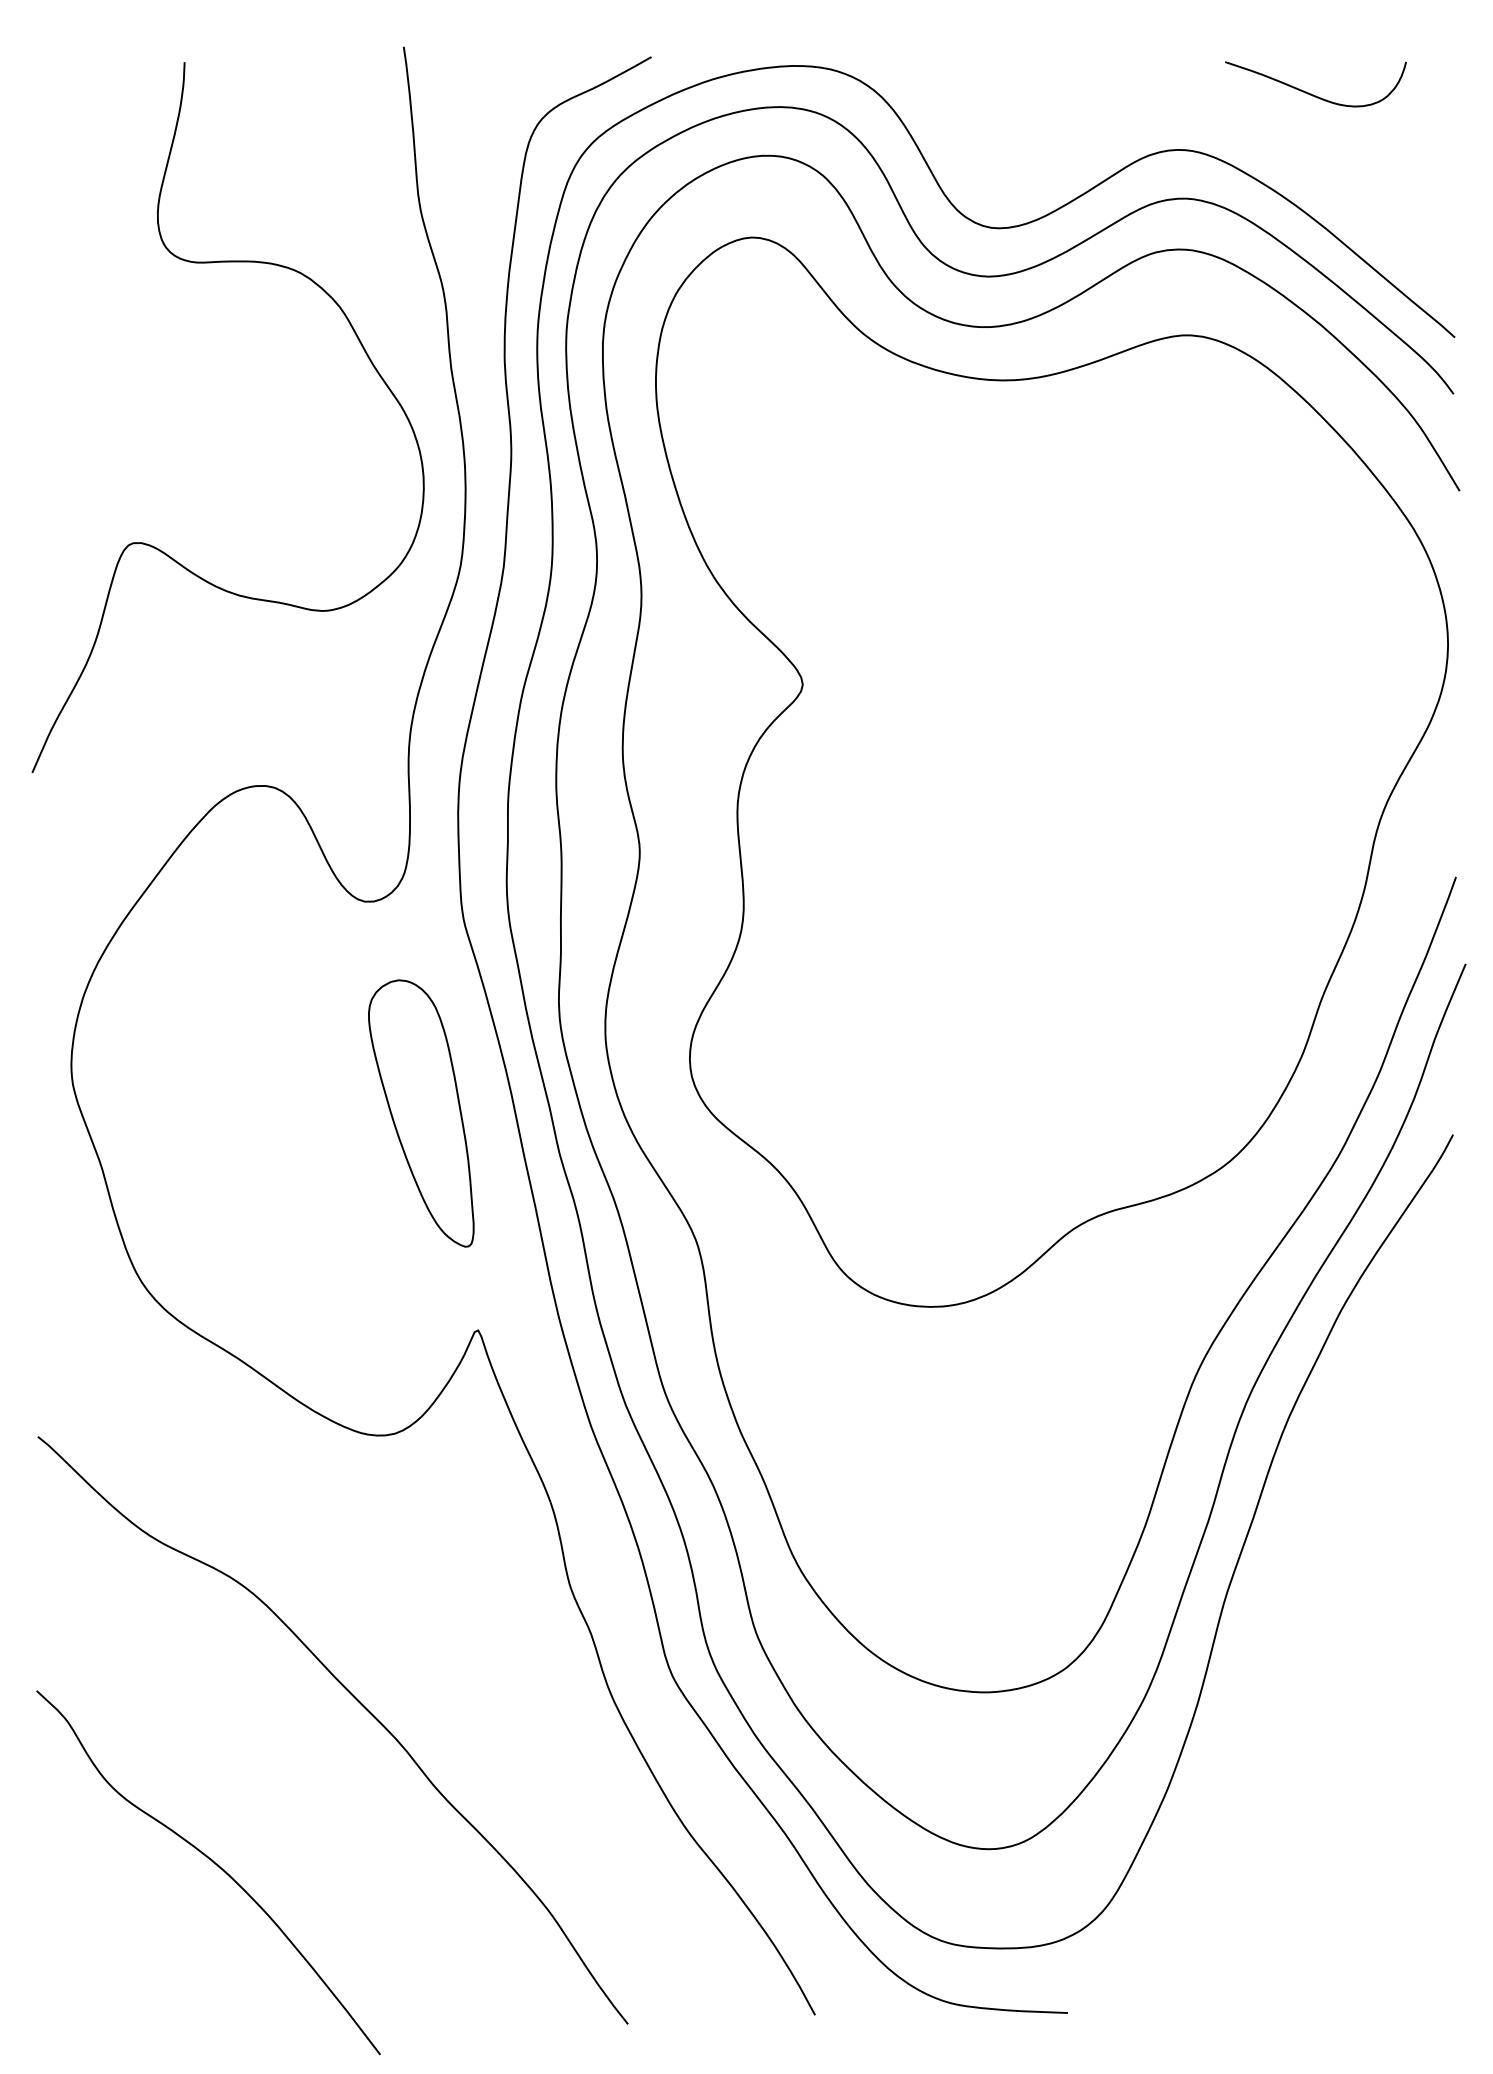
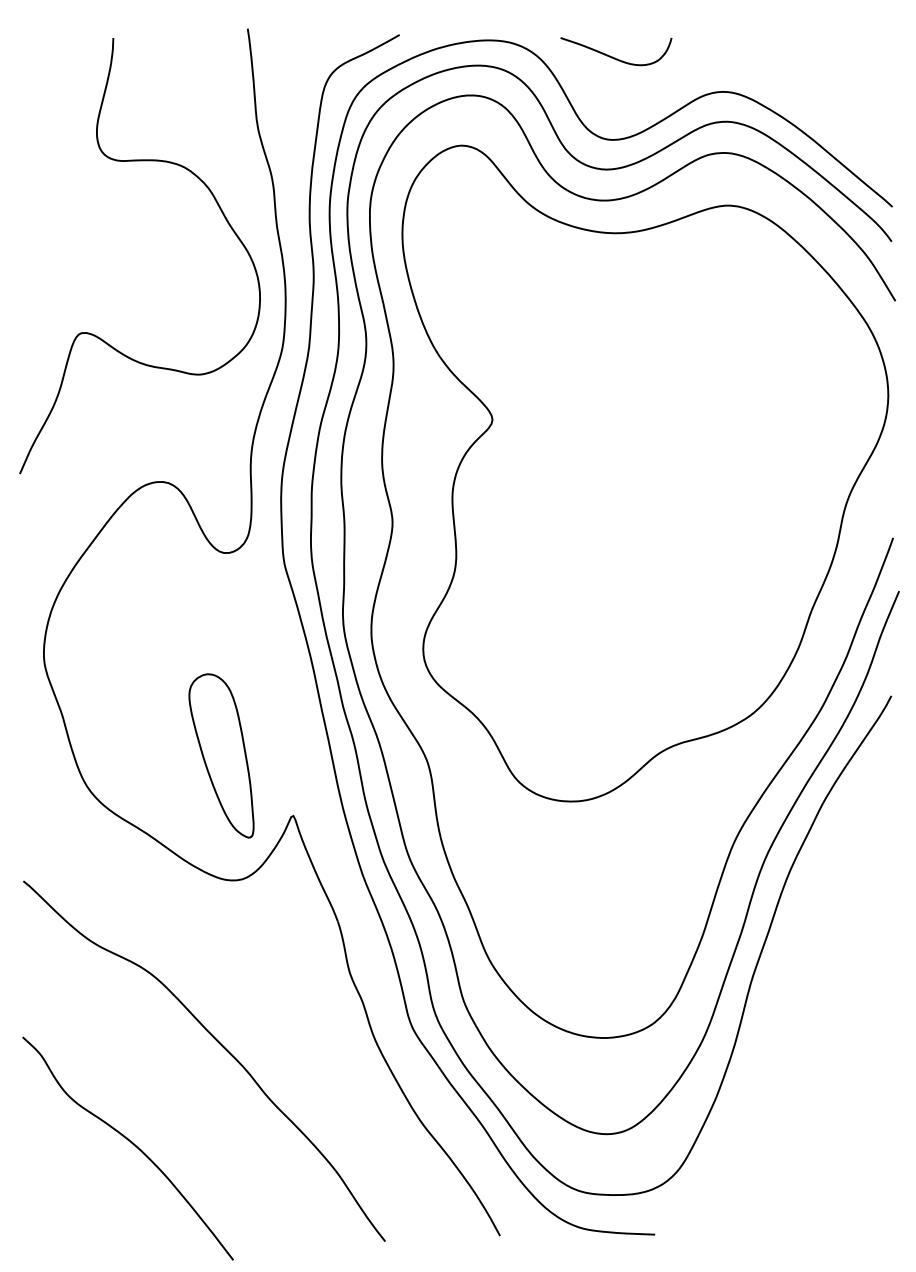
curve: (1314, 93) -> (615, 57), moved
part: (421, 1112) -> (221, 755), moved

